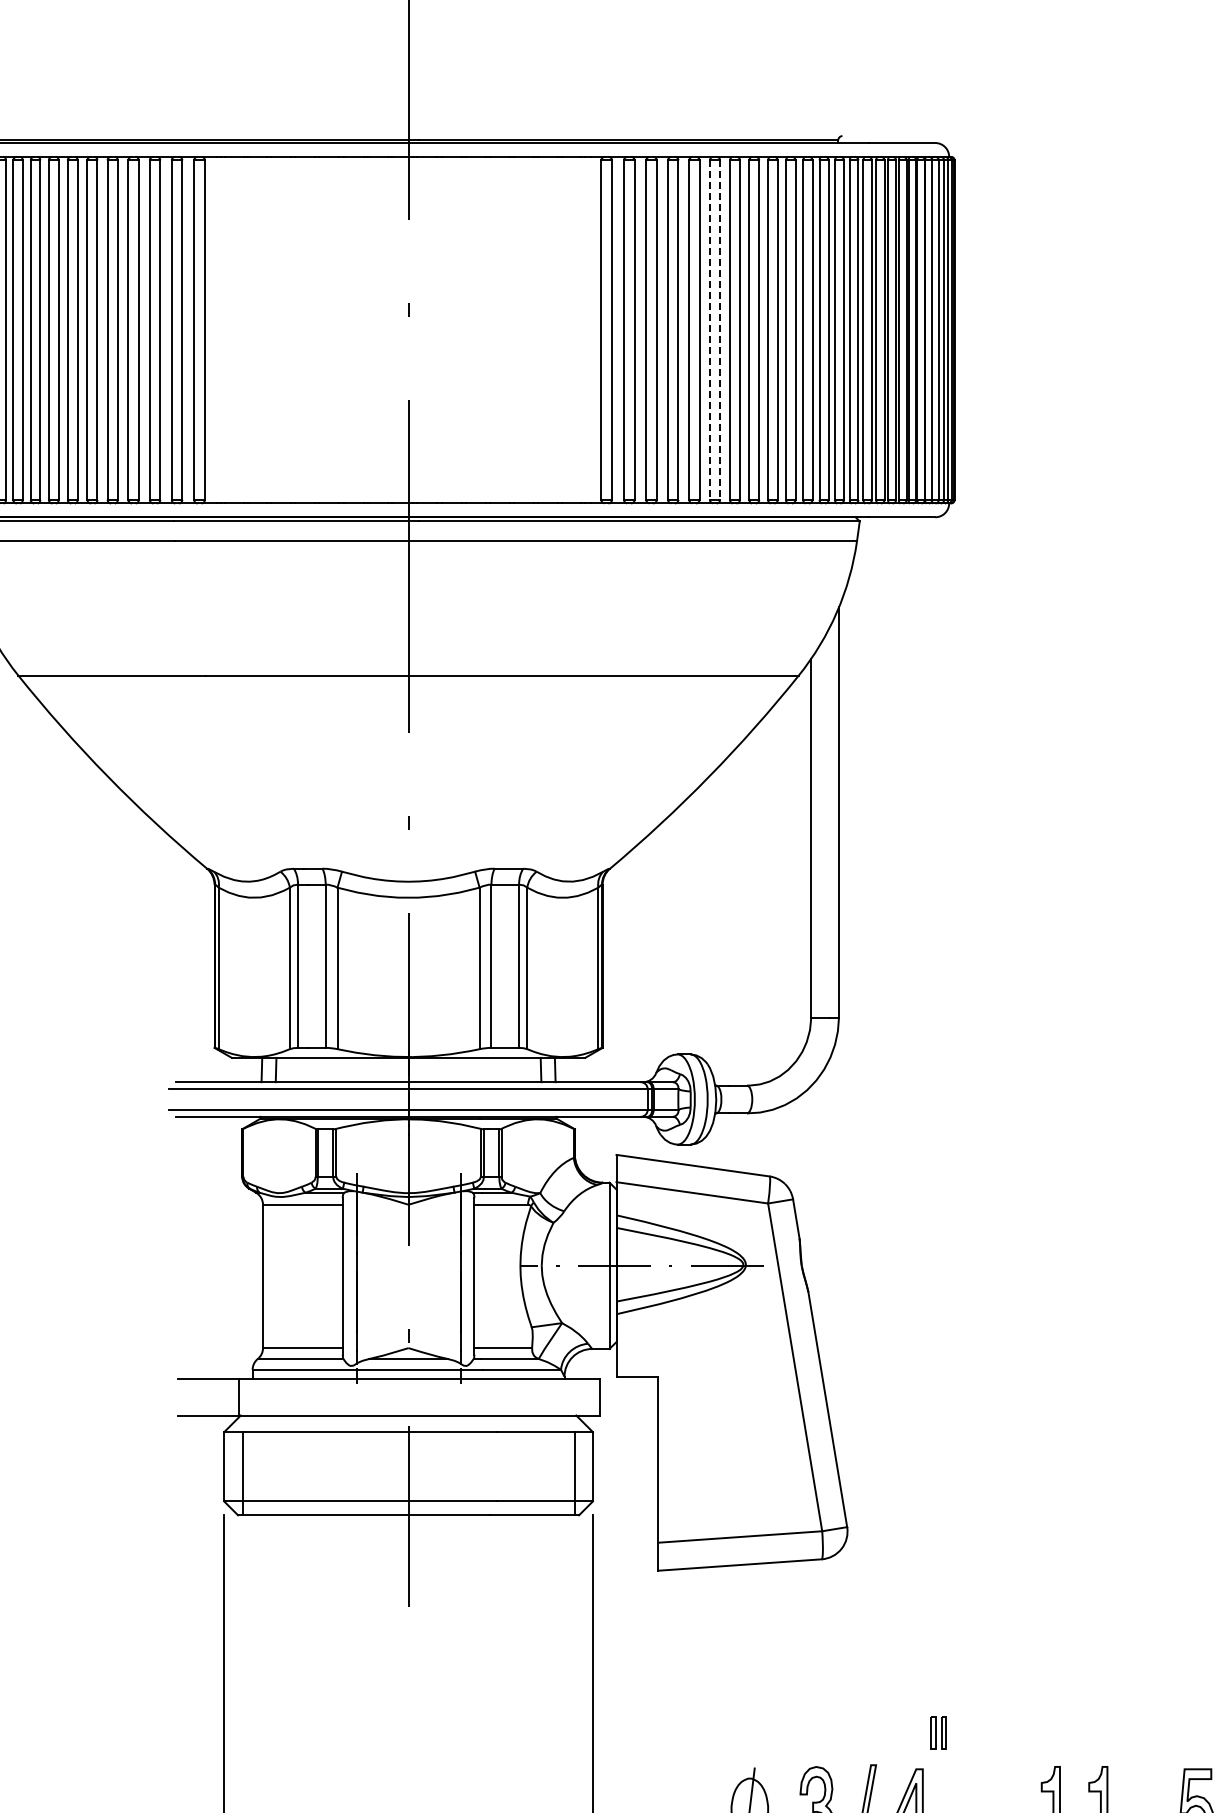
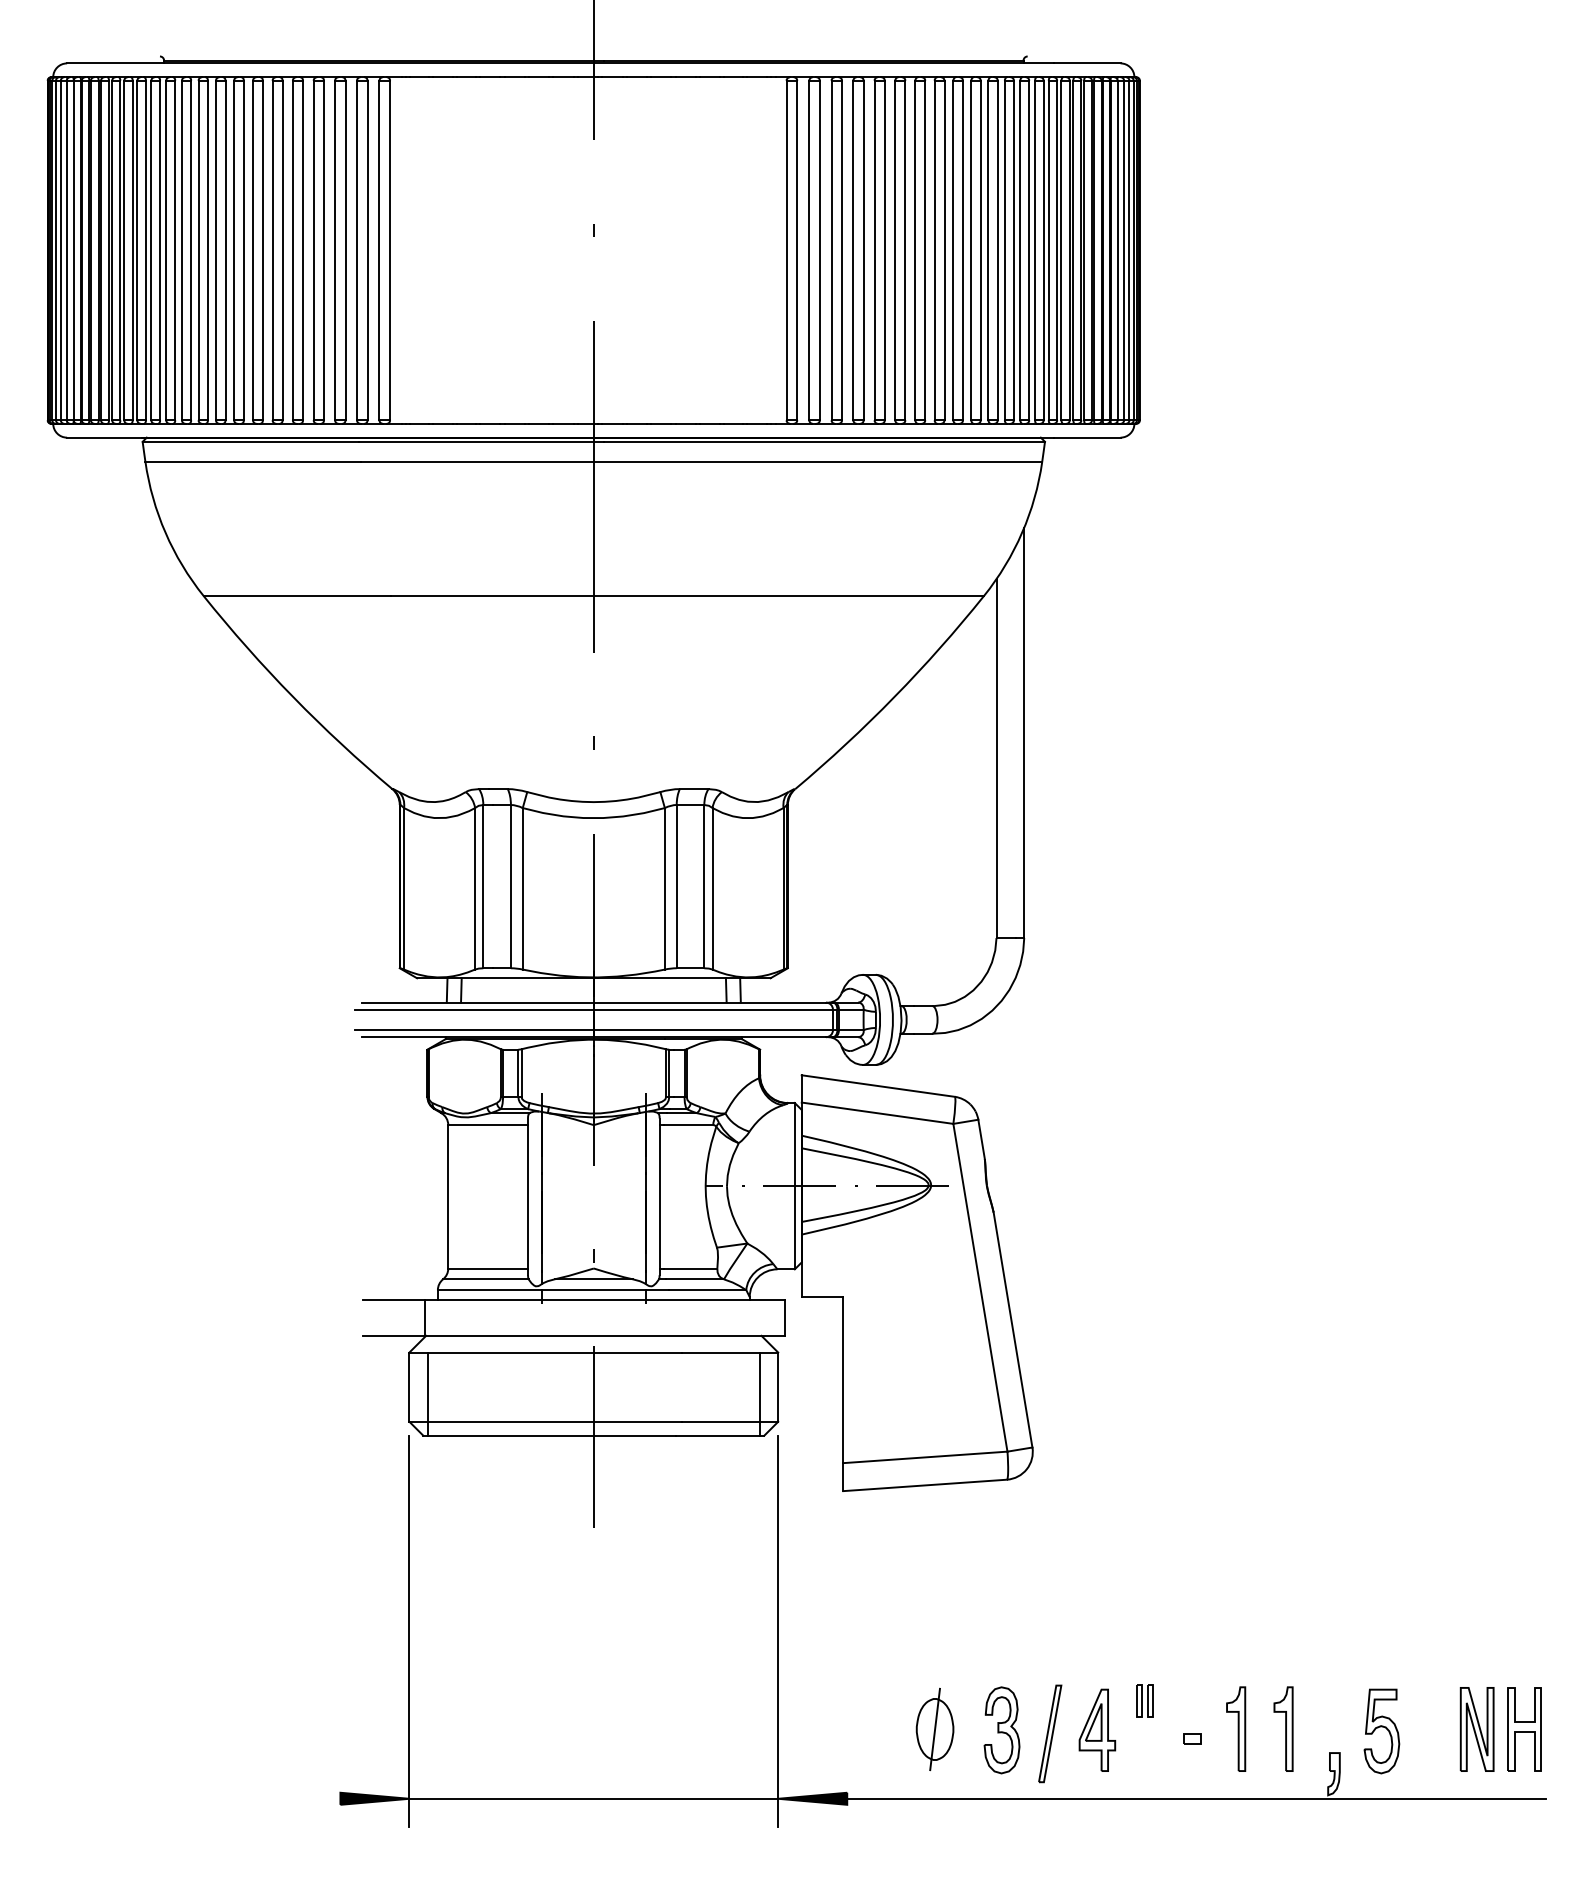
line: (710, 330) -> (895, 250), dashed -> solid
line: (720, 330) -> (905, 250), dashed -> solid
part: (938, 1732) -> (1144, 1700), moved

